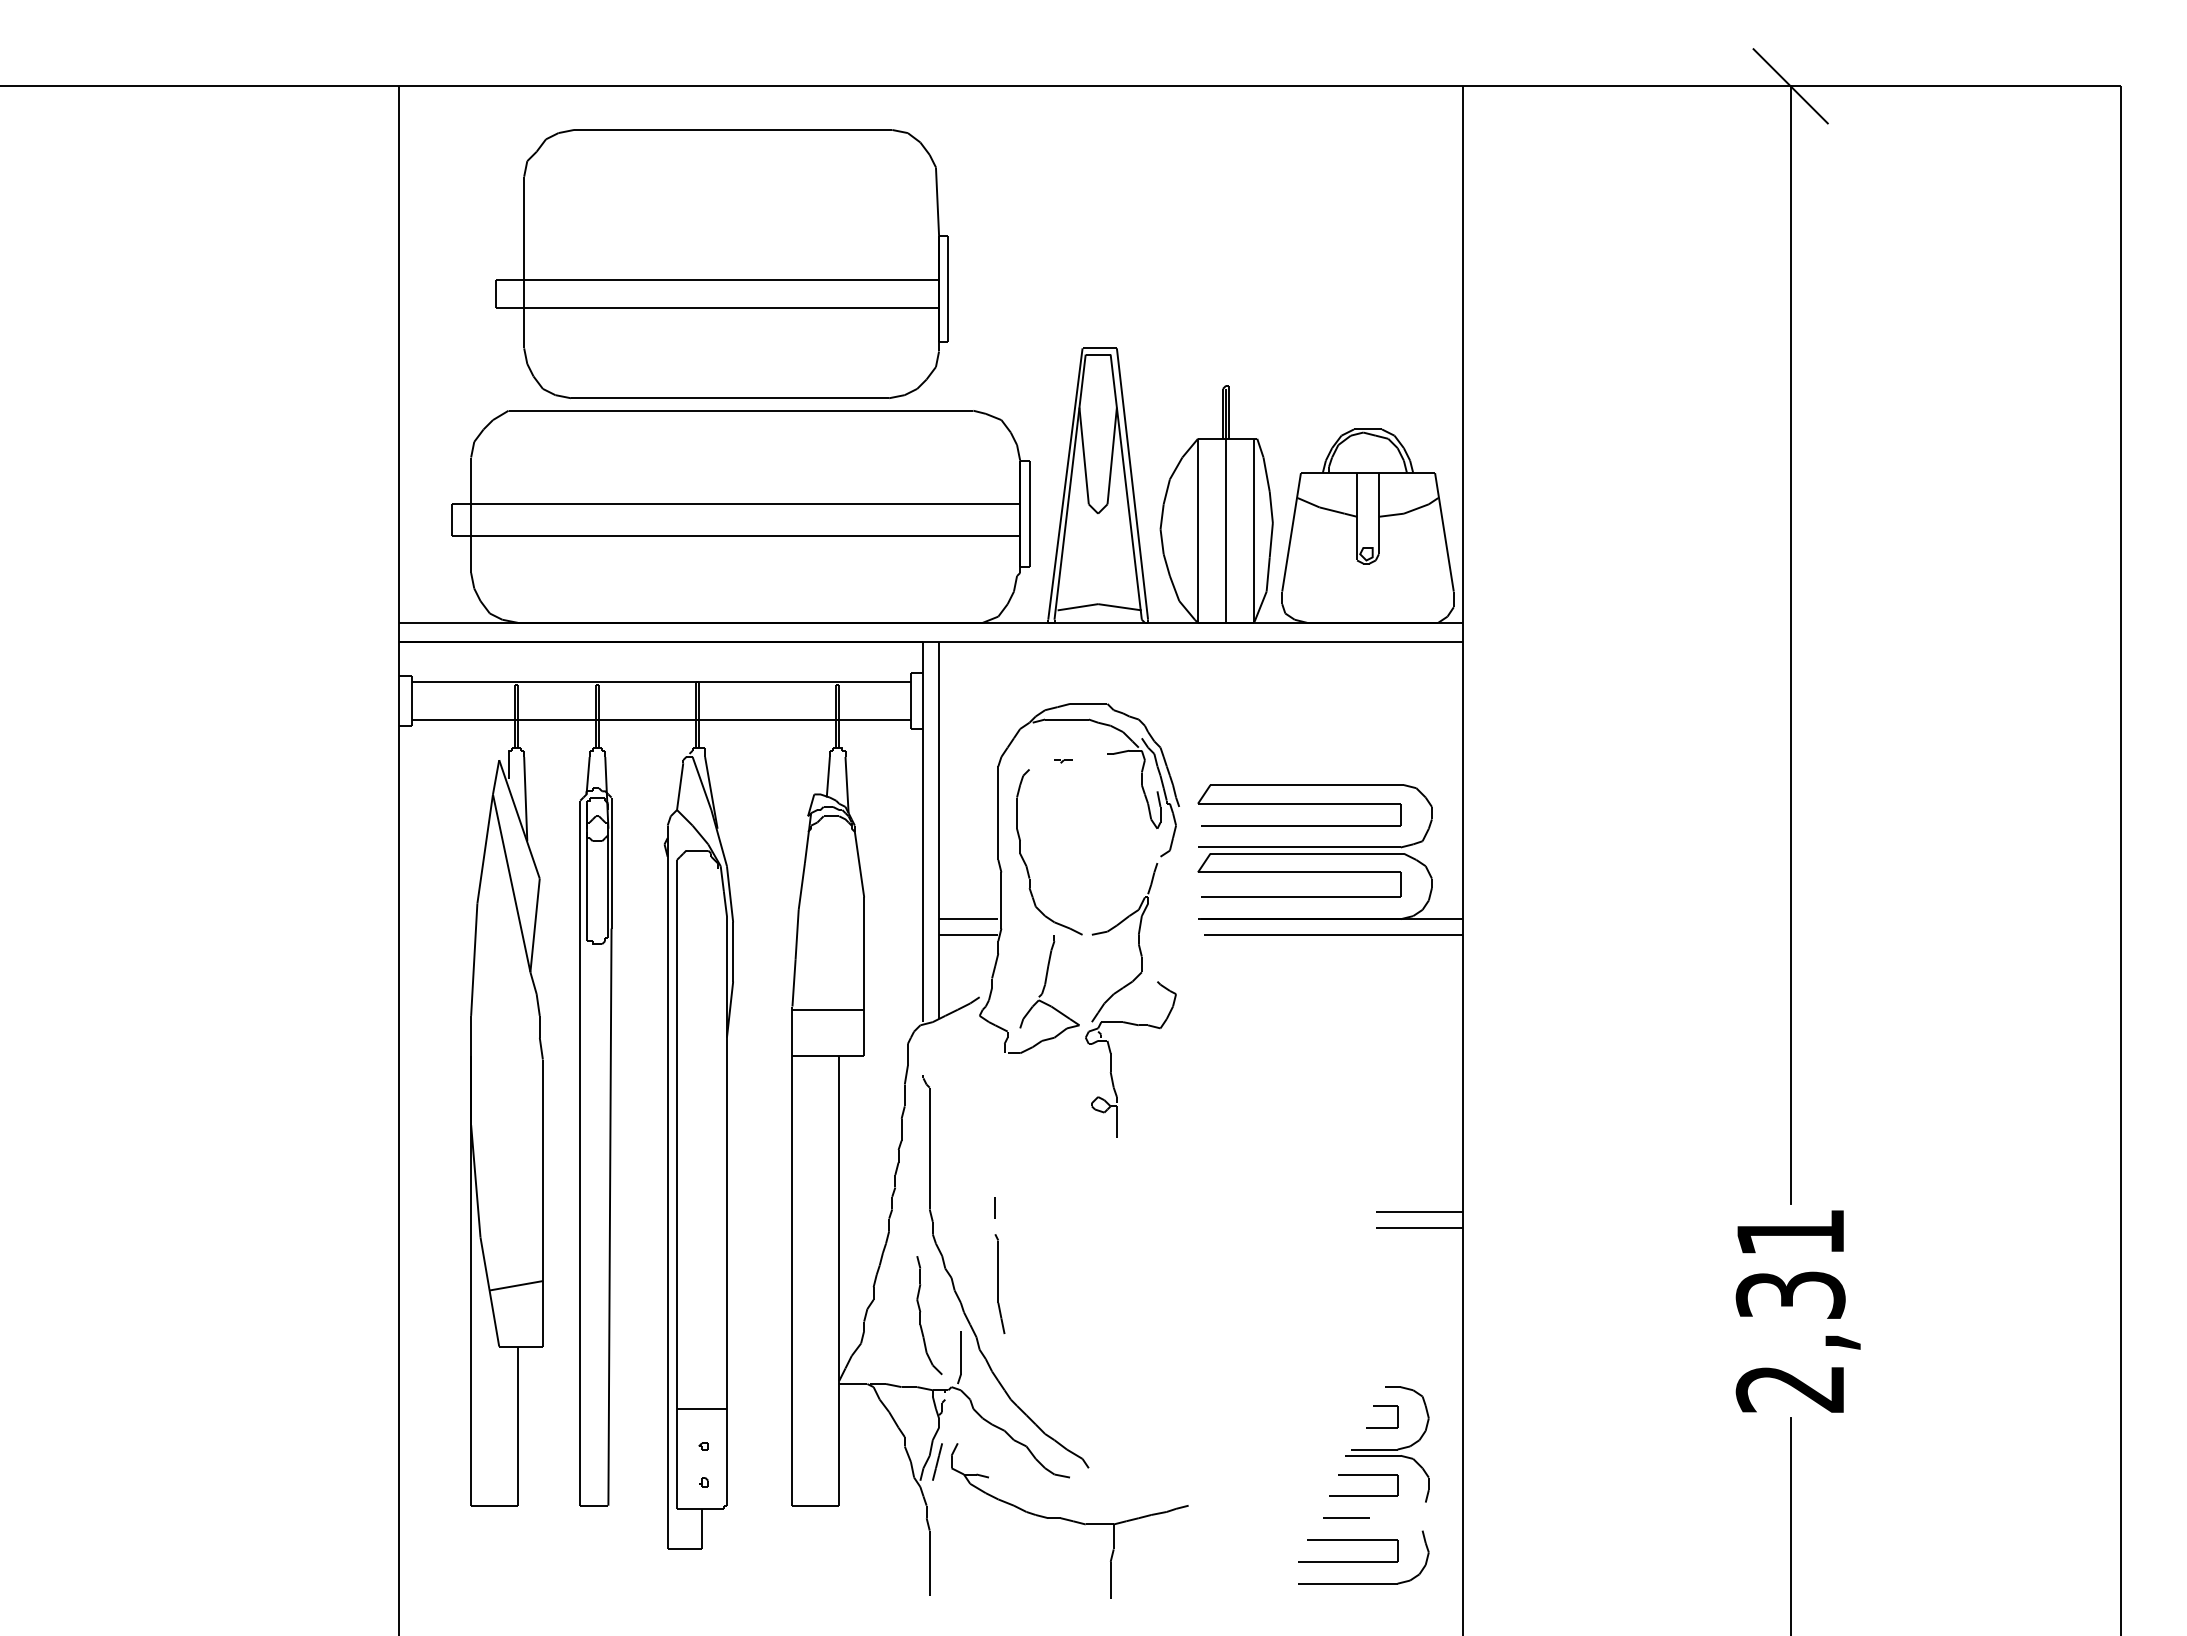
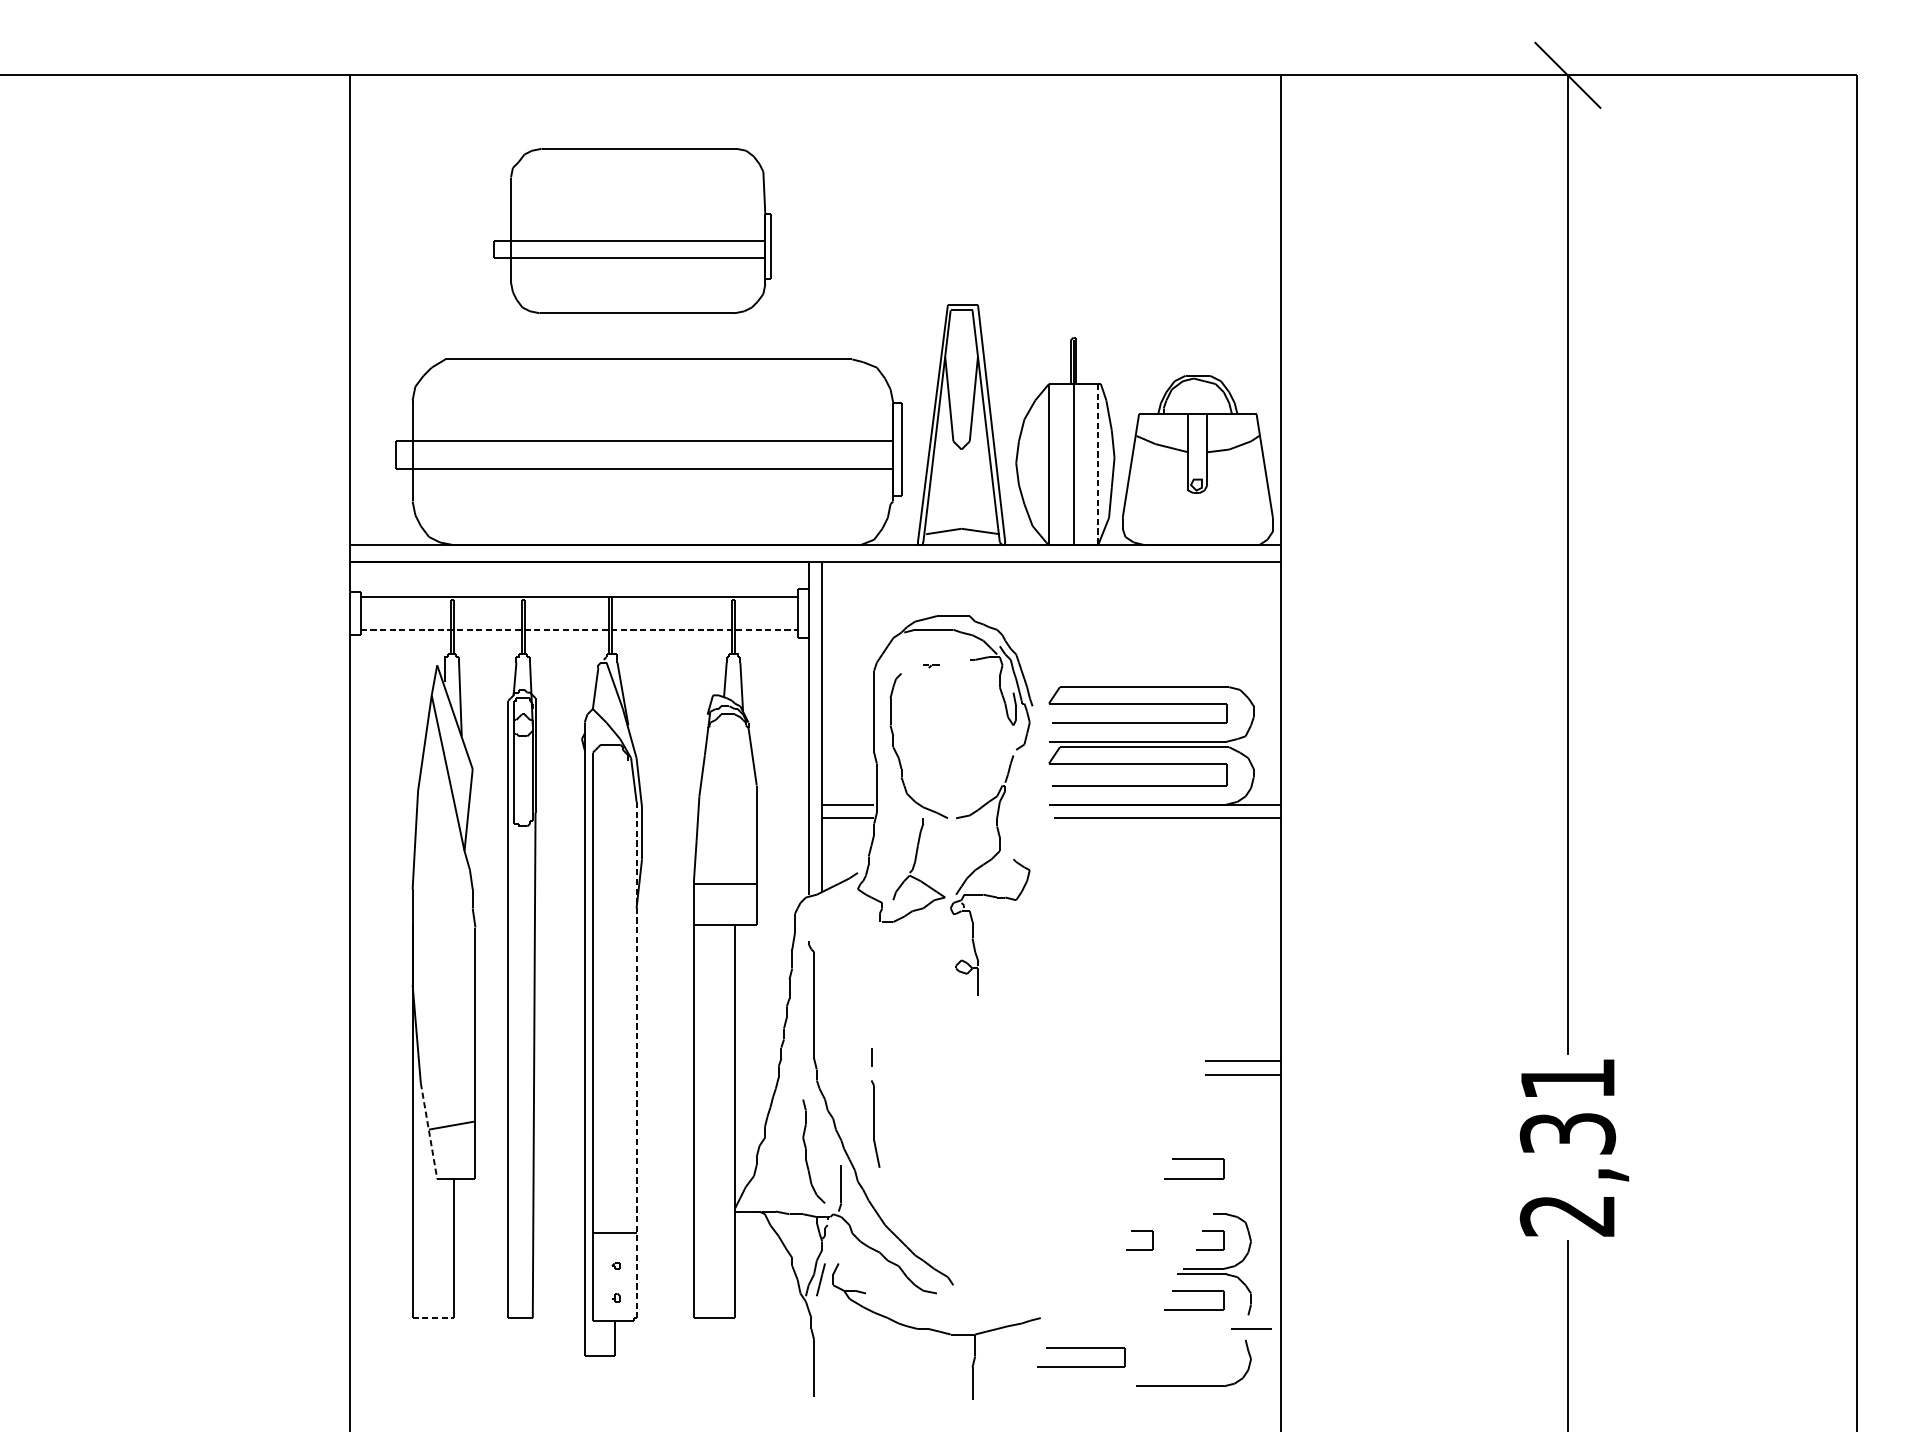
part: (721, 263) -> (631, 230), size x0.7
line: (1254, 531) -> (1098, 465), solid -> dashed
line: (661, 719) -> (579, 629), solid -> dashed
line: (726, 1209) -> (636, 1058), solid -> dashed
line: (489, 1292) -> (428, 1131), solid -> dashed
part: (1363, 1325) -> (1193, 1160), added
part: (1301, 1406) -> (1139, 1231), added
line: (495, 1505) -> (433, 1317), solid -> dashed
line: (1346, 1517) -> (1251, 1328), moved
part: (1348, 1540) -> (1081, 1348), moved

